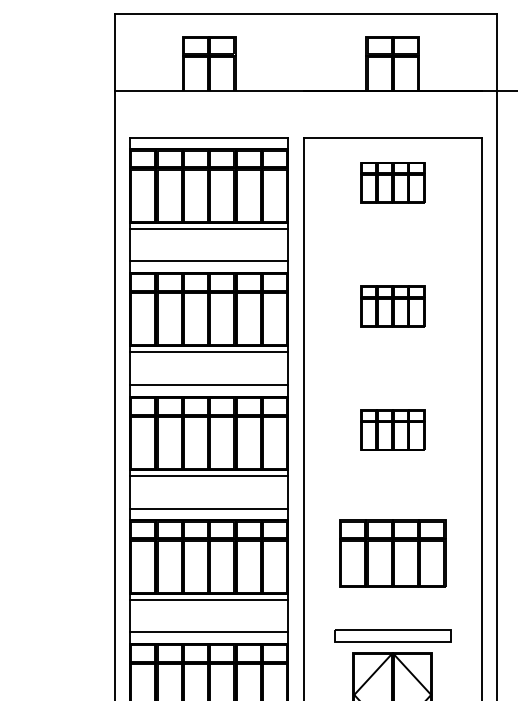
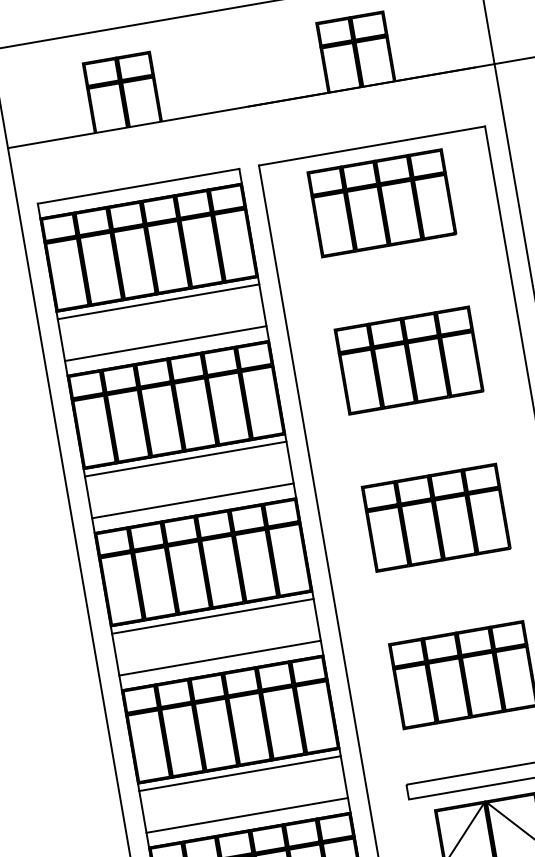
part: (392, 182) -> (381, 202), size x1.67
part: (392, 306) -> (408, 360), size x1.67
part: (392, 430) -> (436, 518), size x1.67

